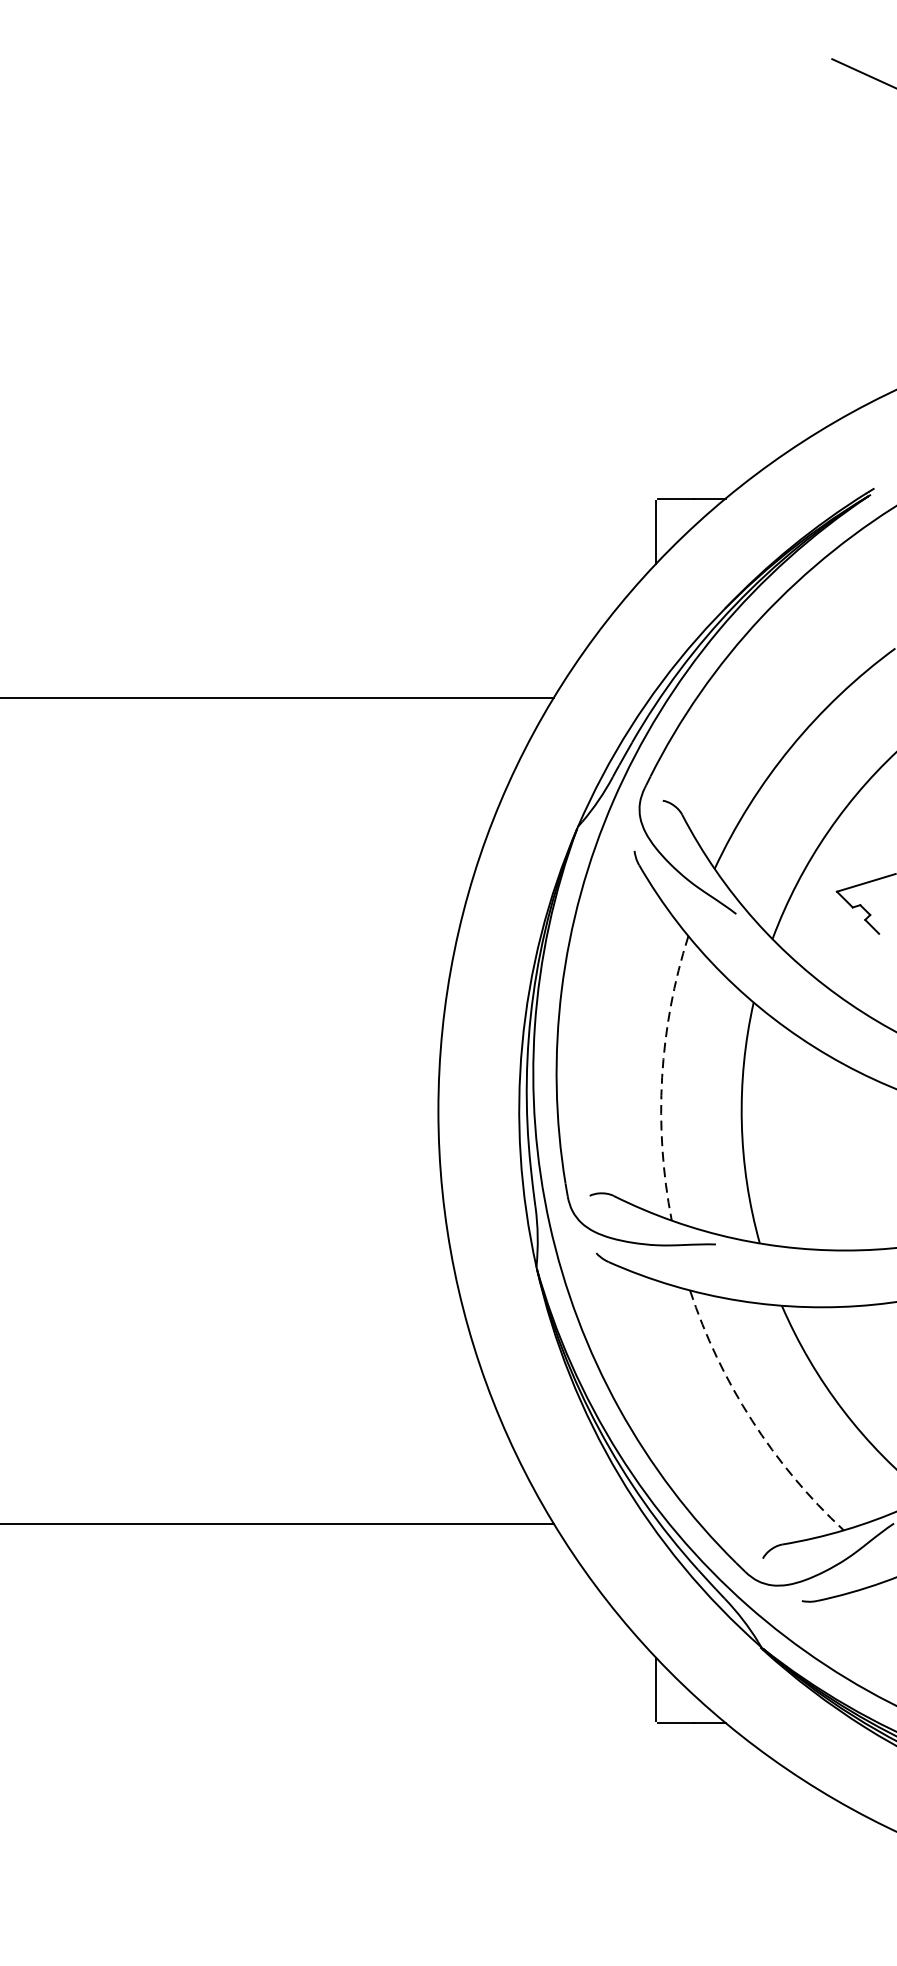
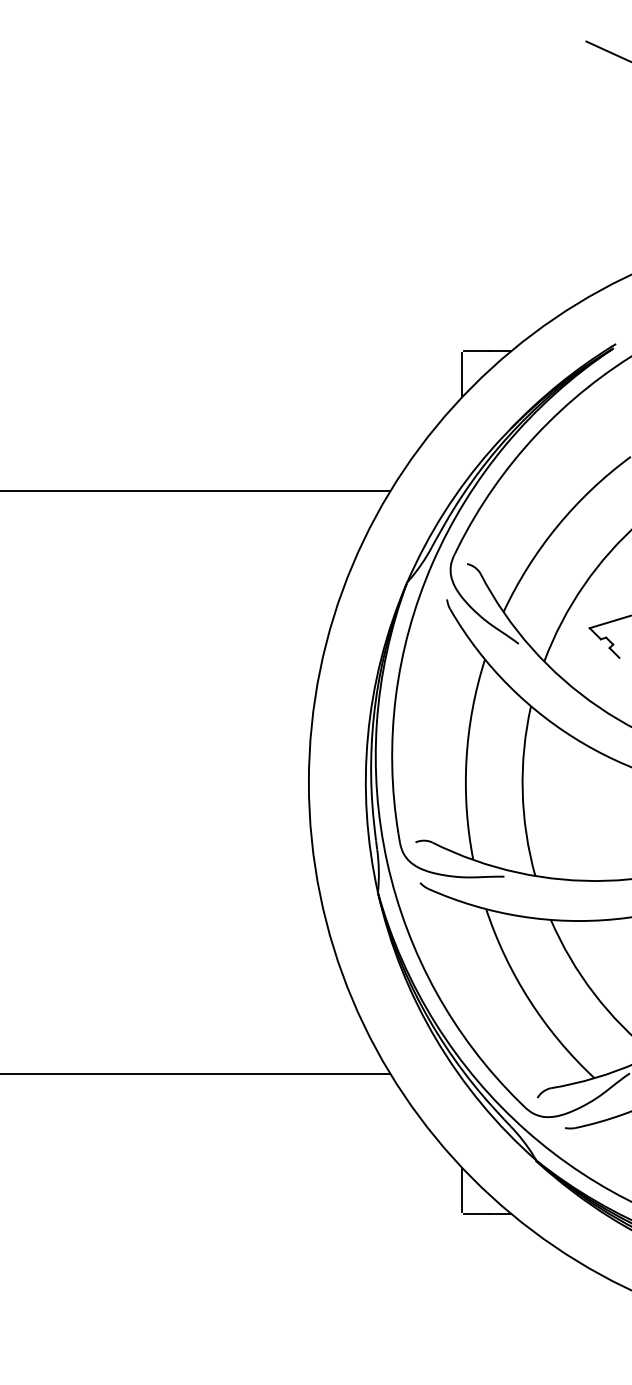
arc: (662, 1076) -> (466, 758), dashed -> solid
arc: (751, 1420) -> (529, 1000), dashed -> solid

